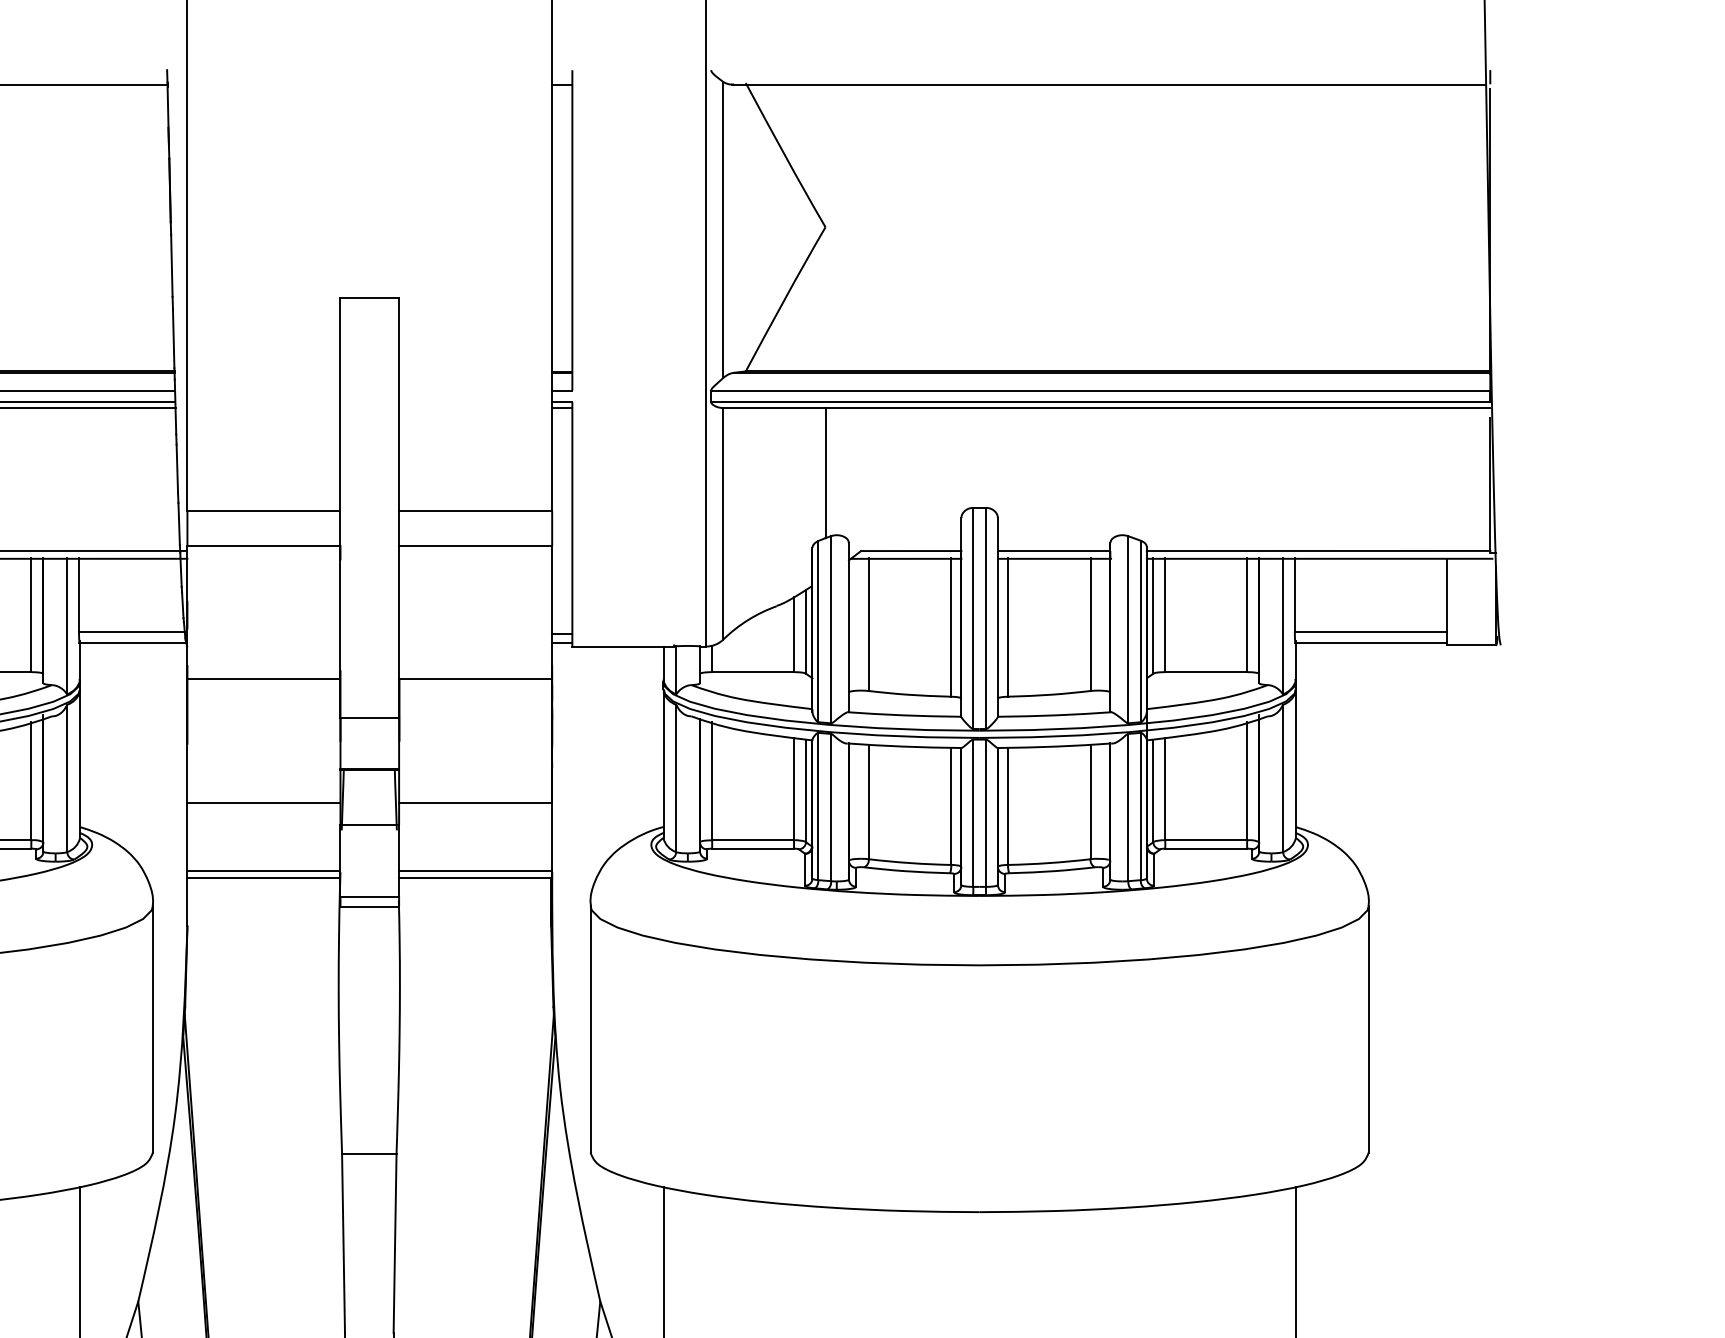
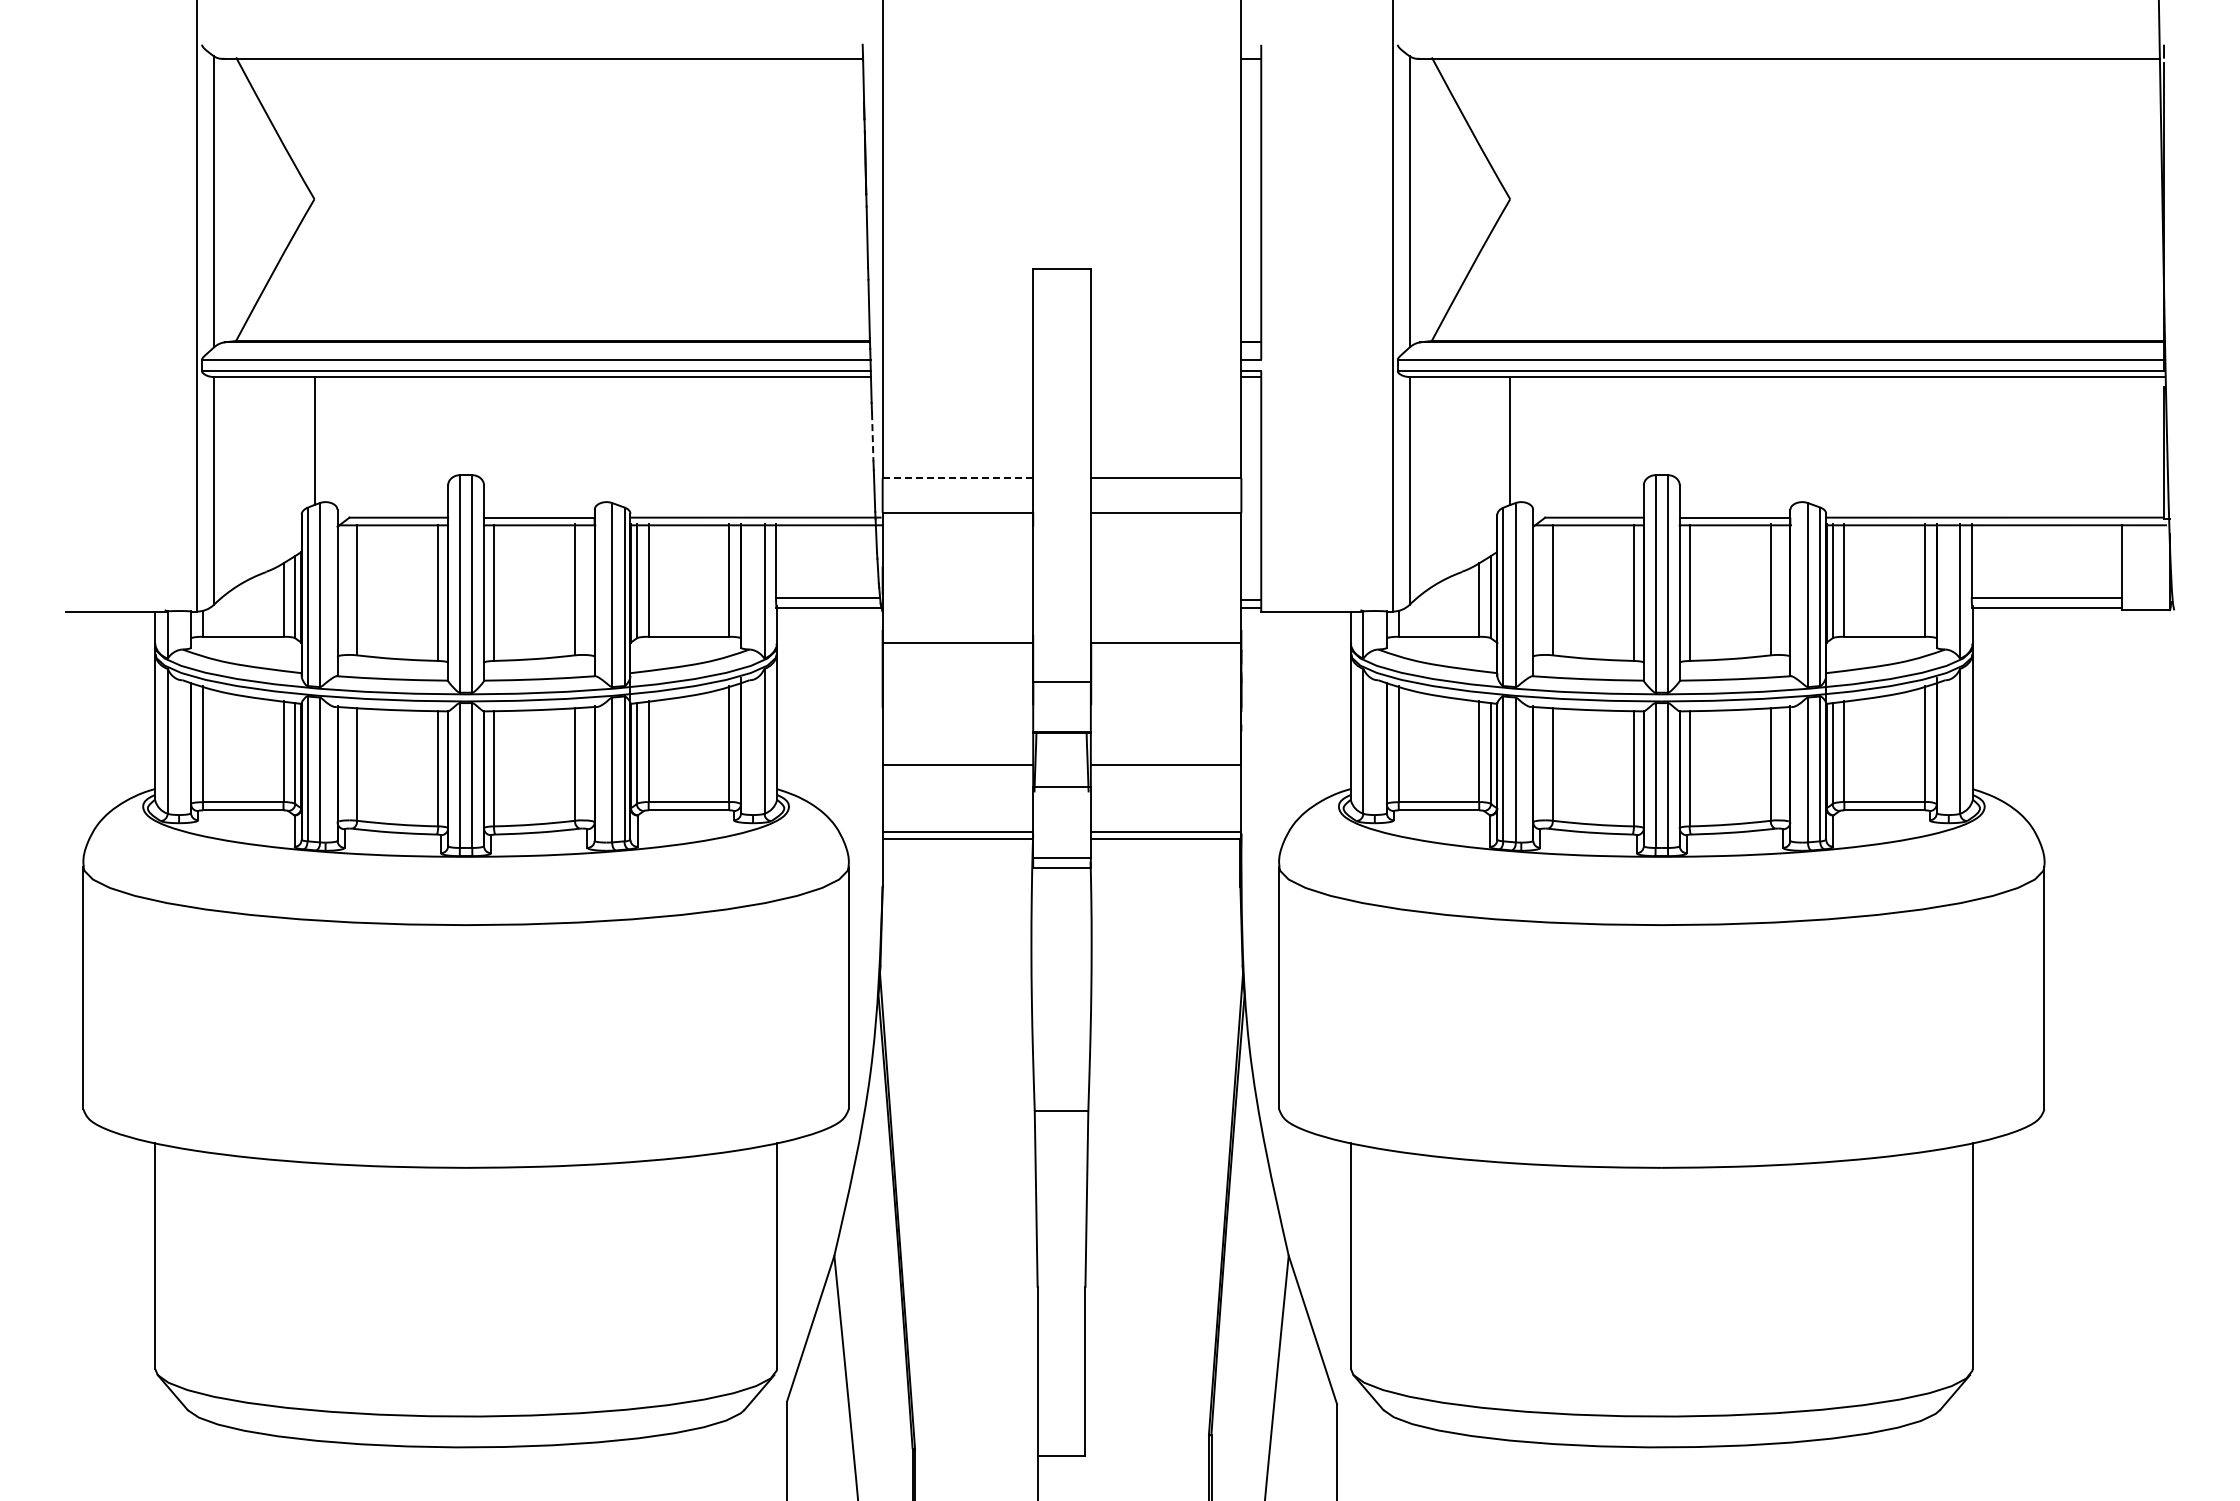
line: (177, 469) -> (872, 437), solid -> dashed
line: (264, 511) -> (958, 478), solid -> dashed

